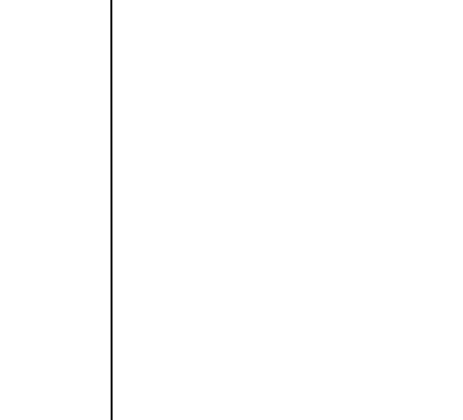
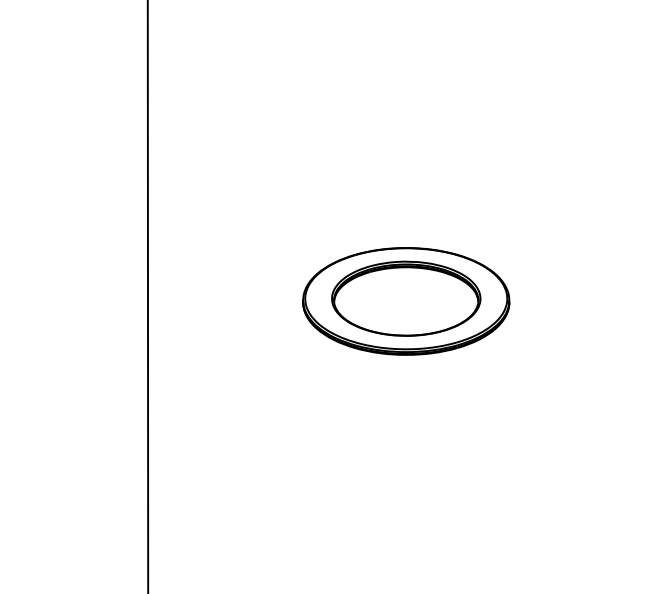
part: (282, 212) -> (405, 300), added

